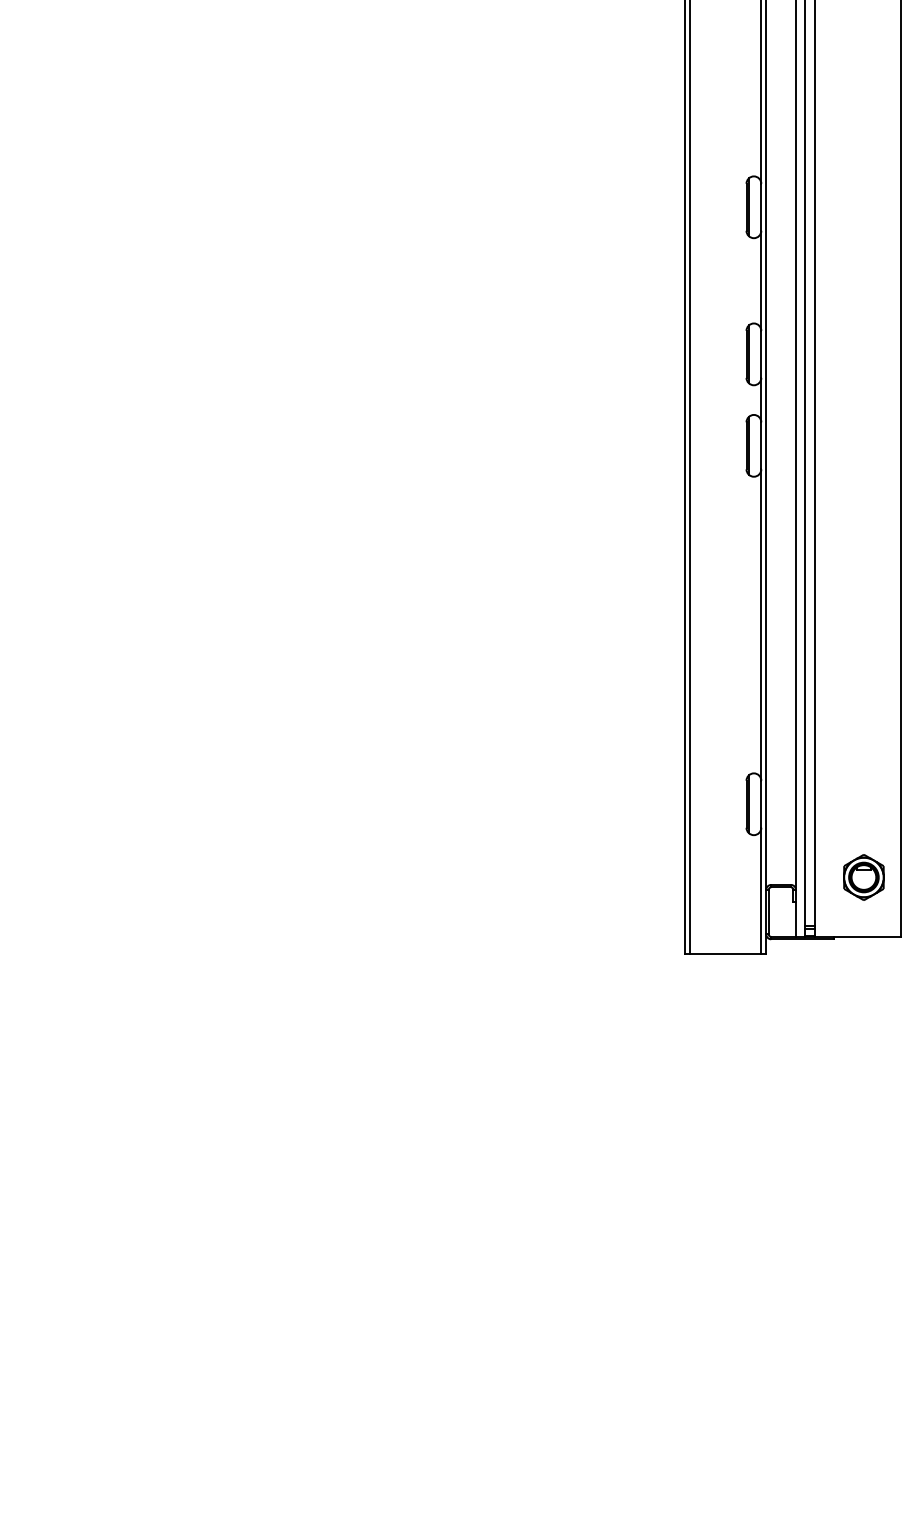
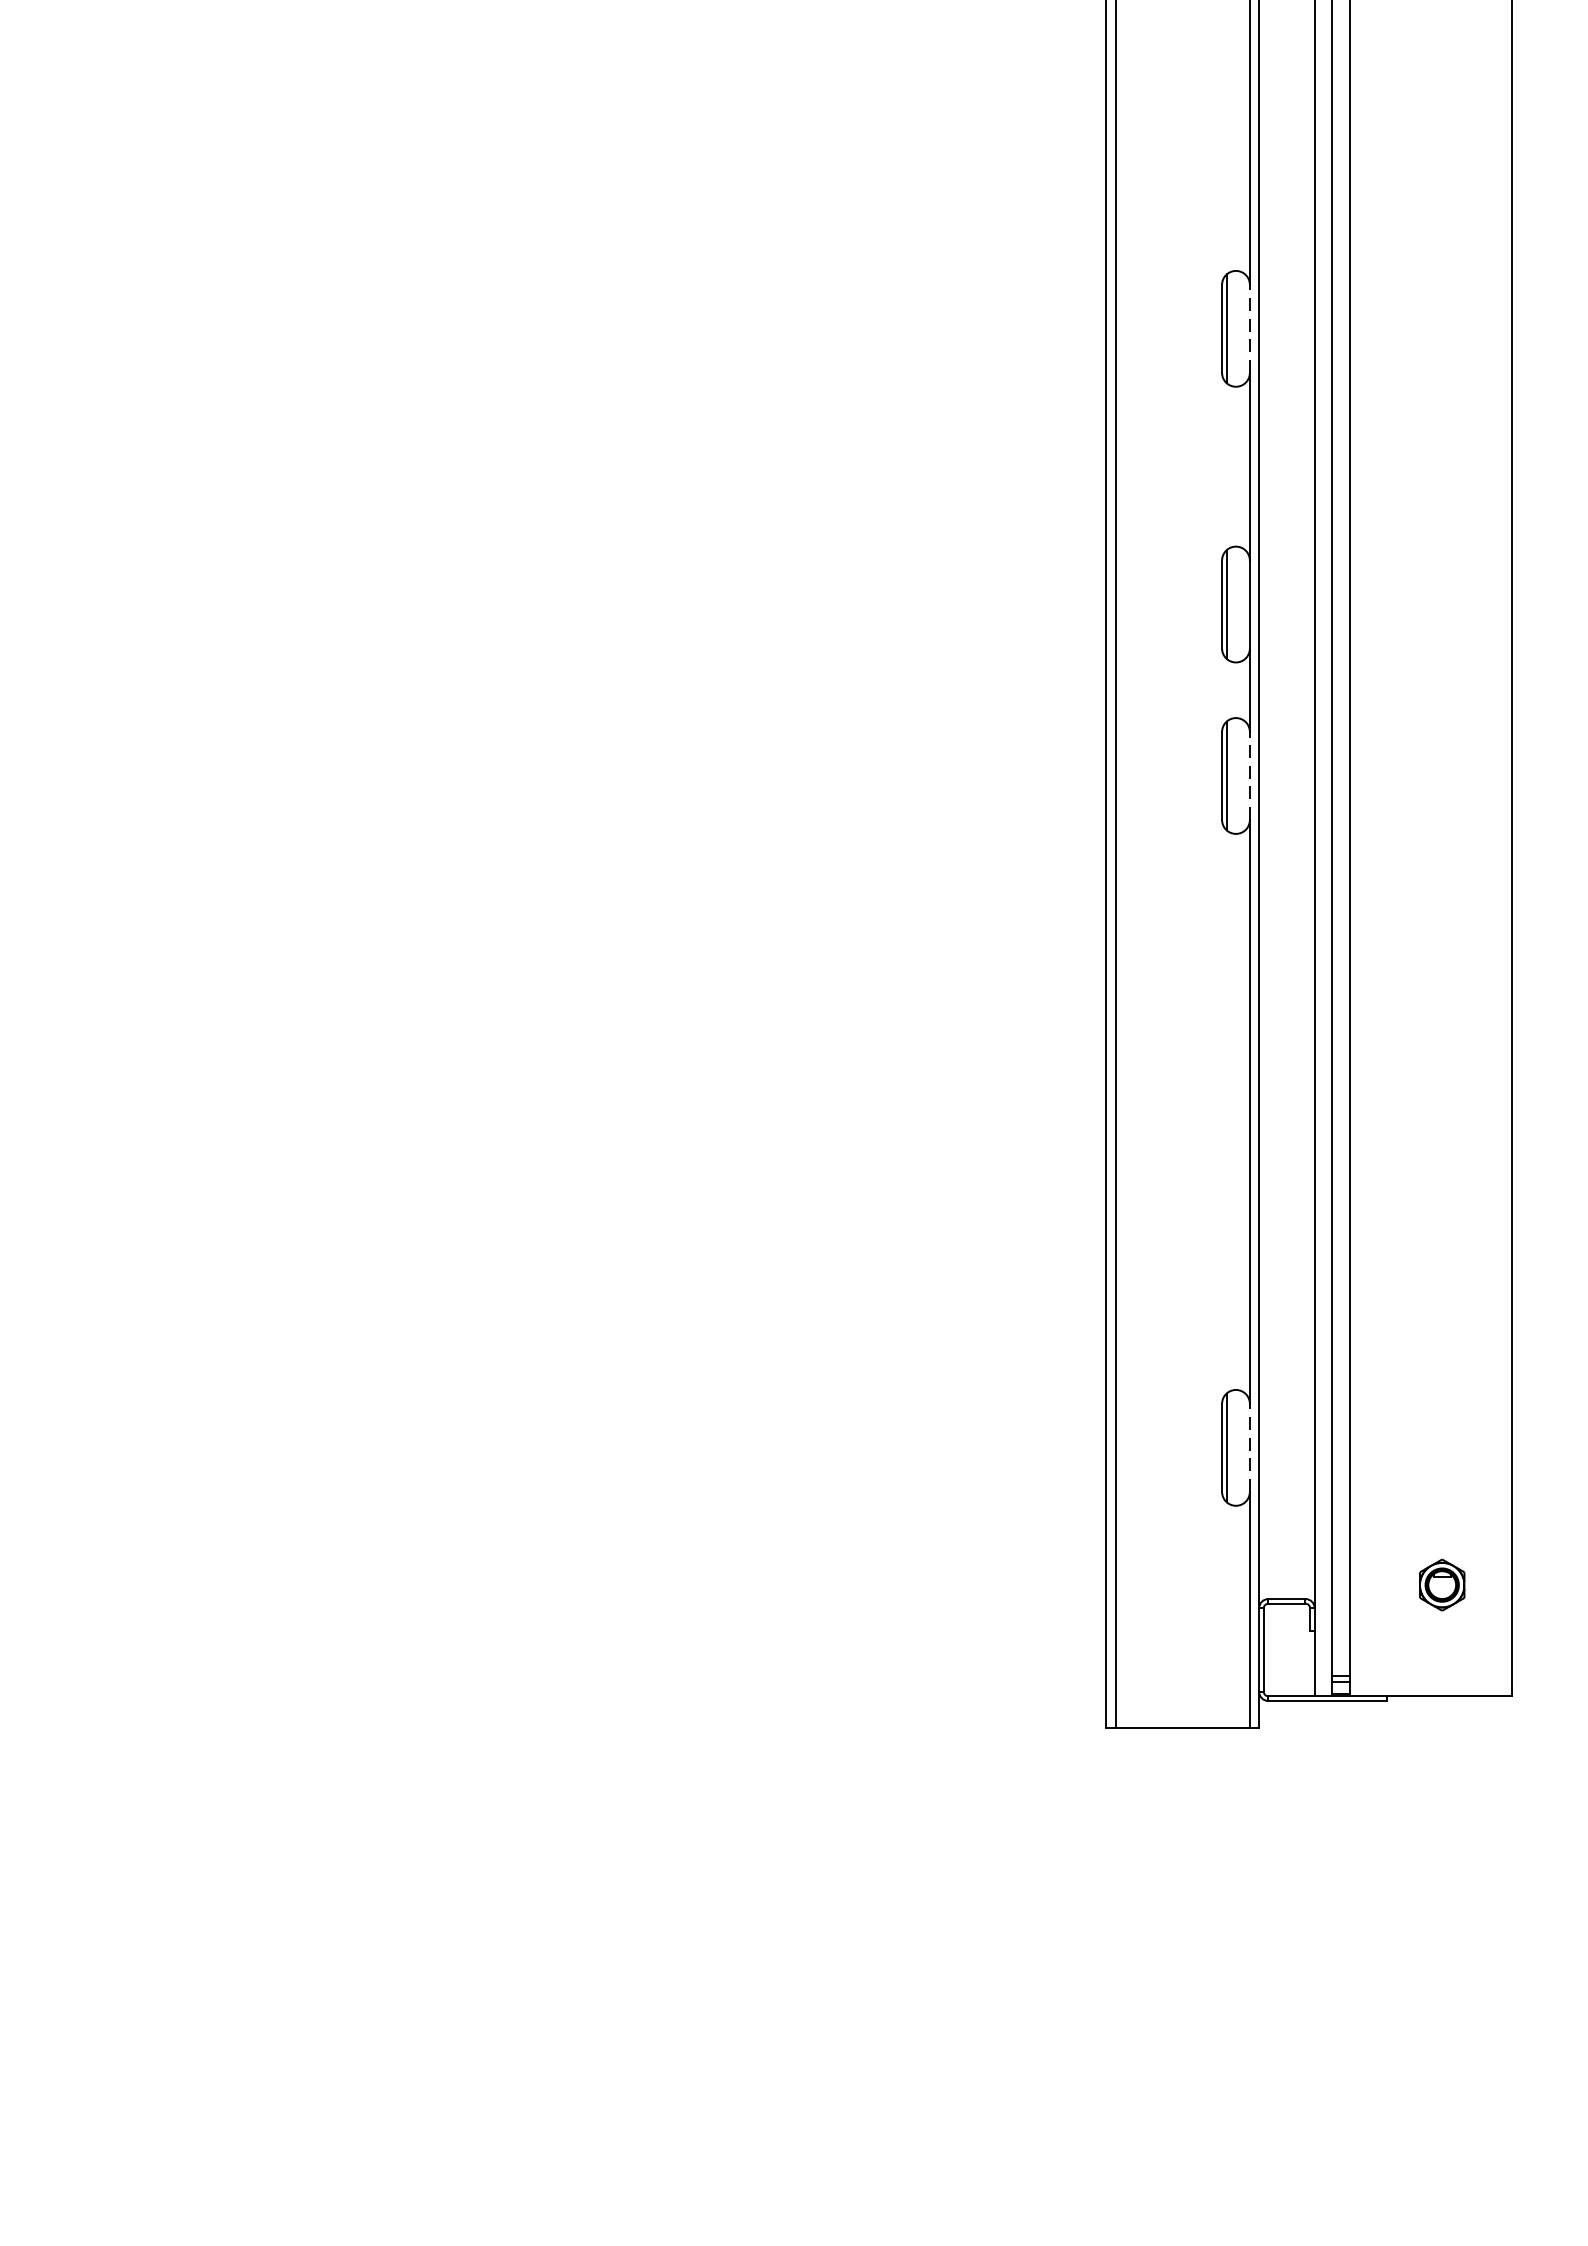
line: (761, 206) -> (1250, 327), solid -> dashed
line: (761, 445) -> (1250, 775), solid -> dashed
line: (761, 803) -> (1250, 1446), solid -> dashed
part: (863, 877) -> (1441, 1585), size x0.6

